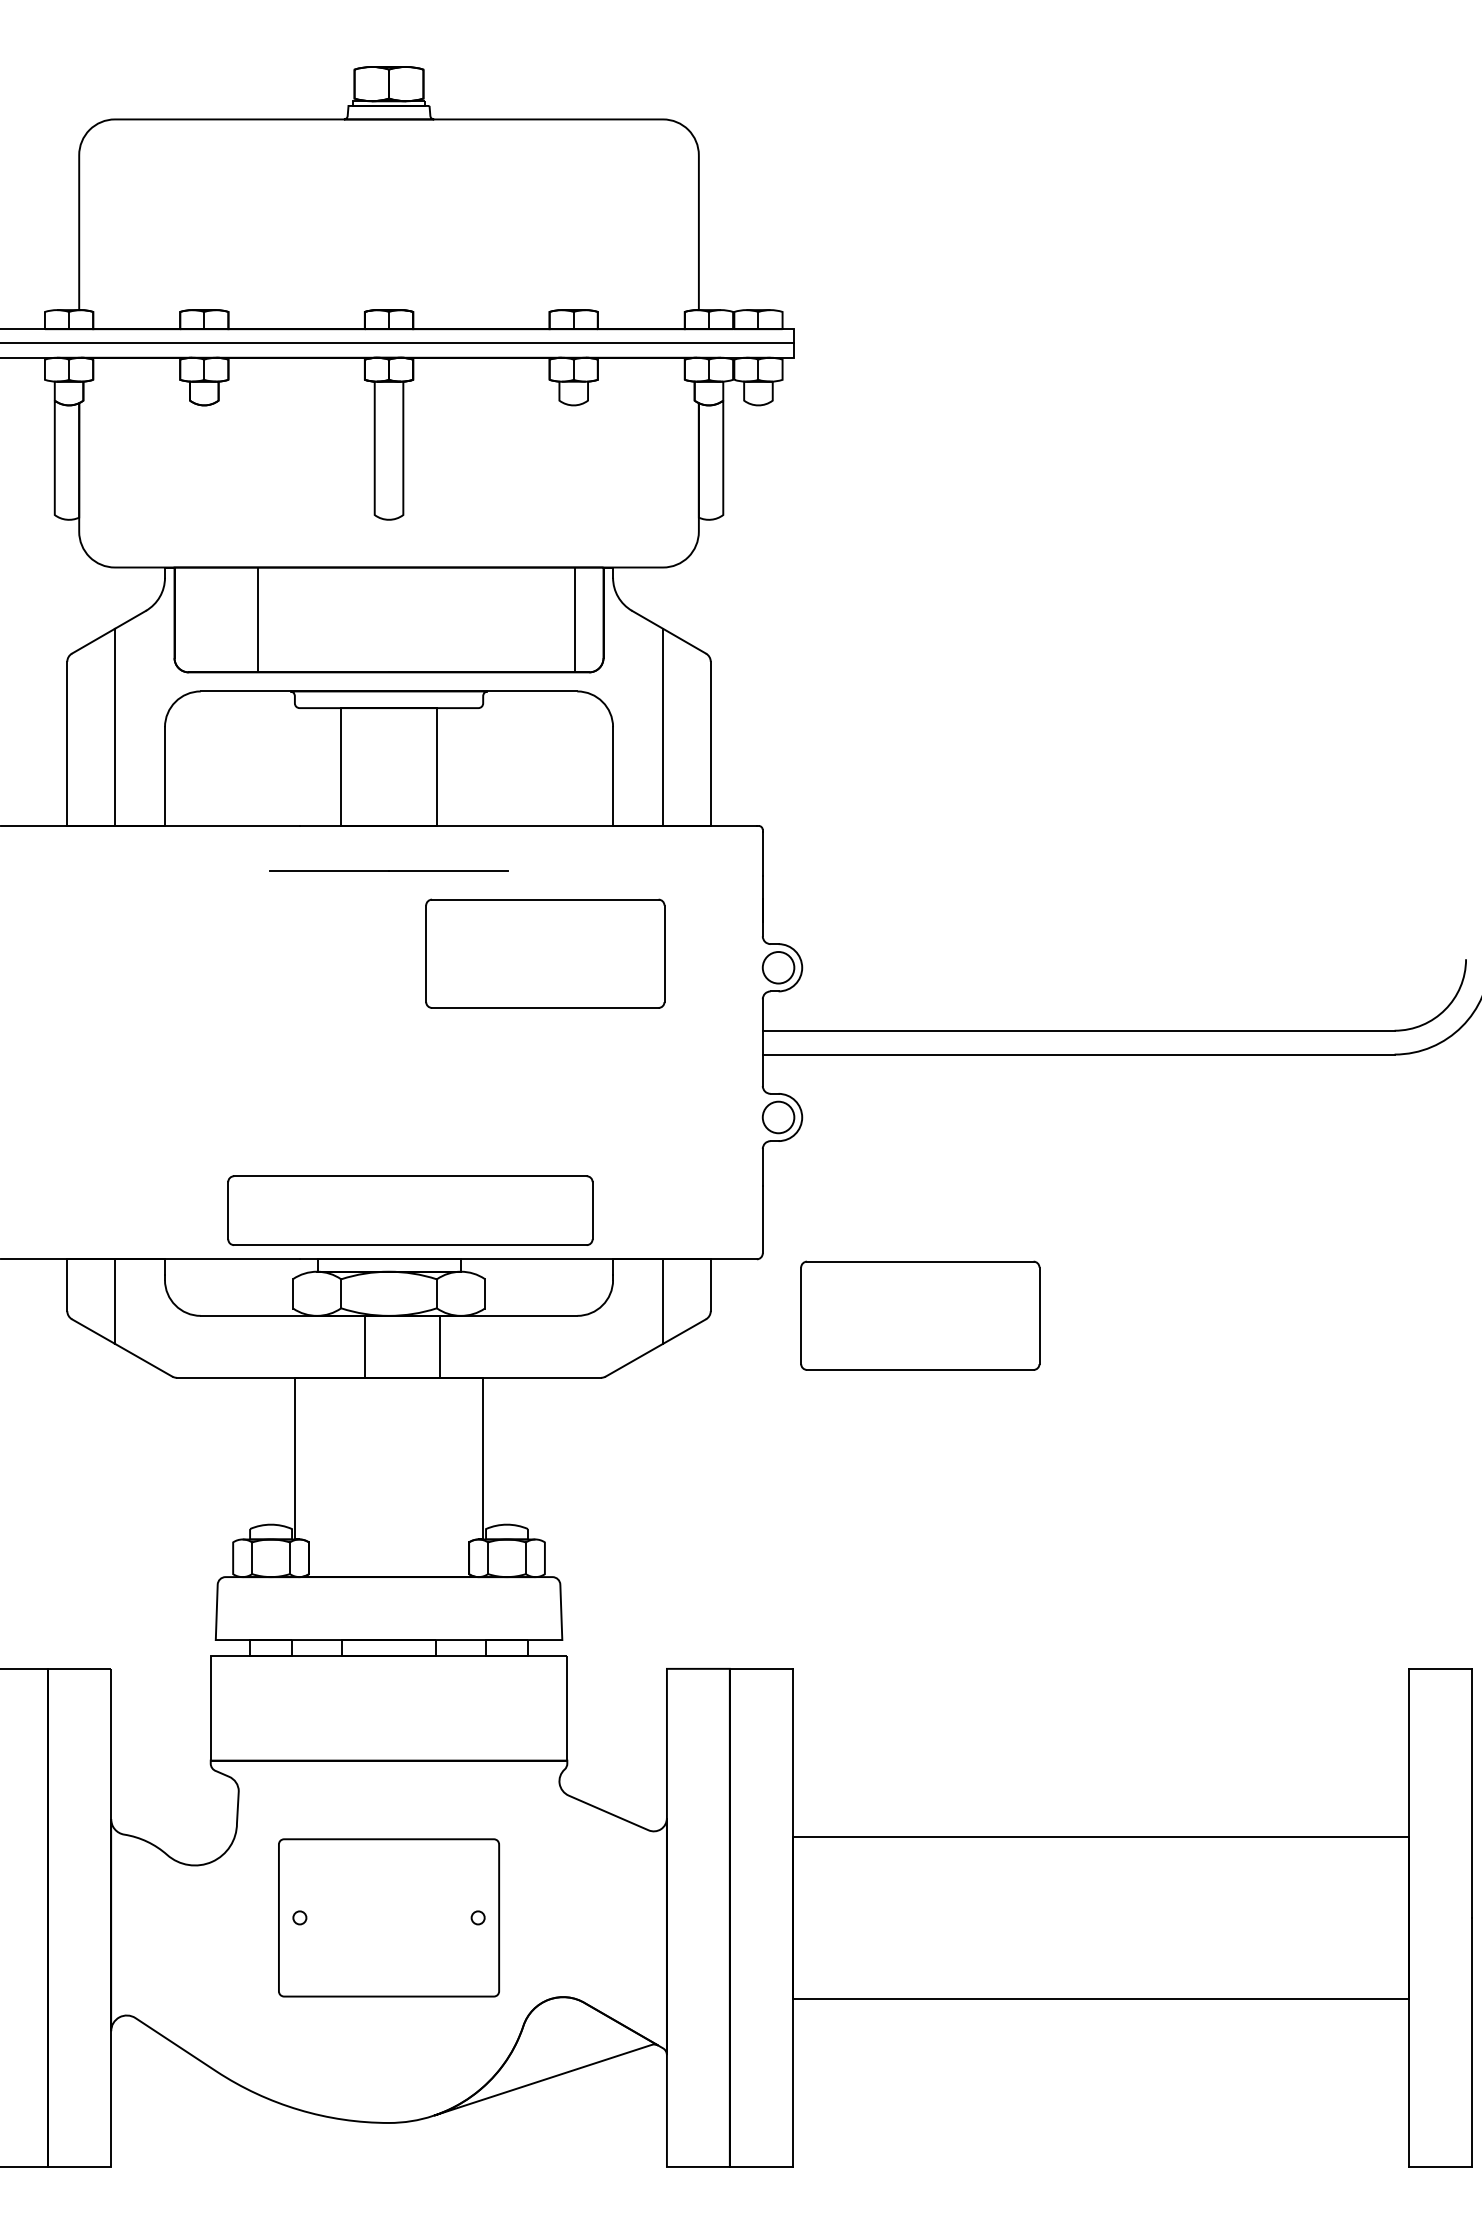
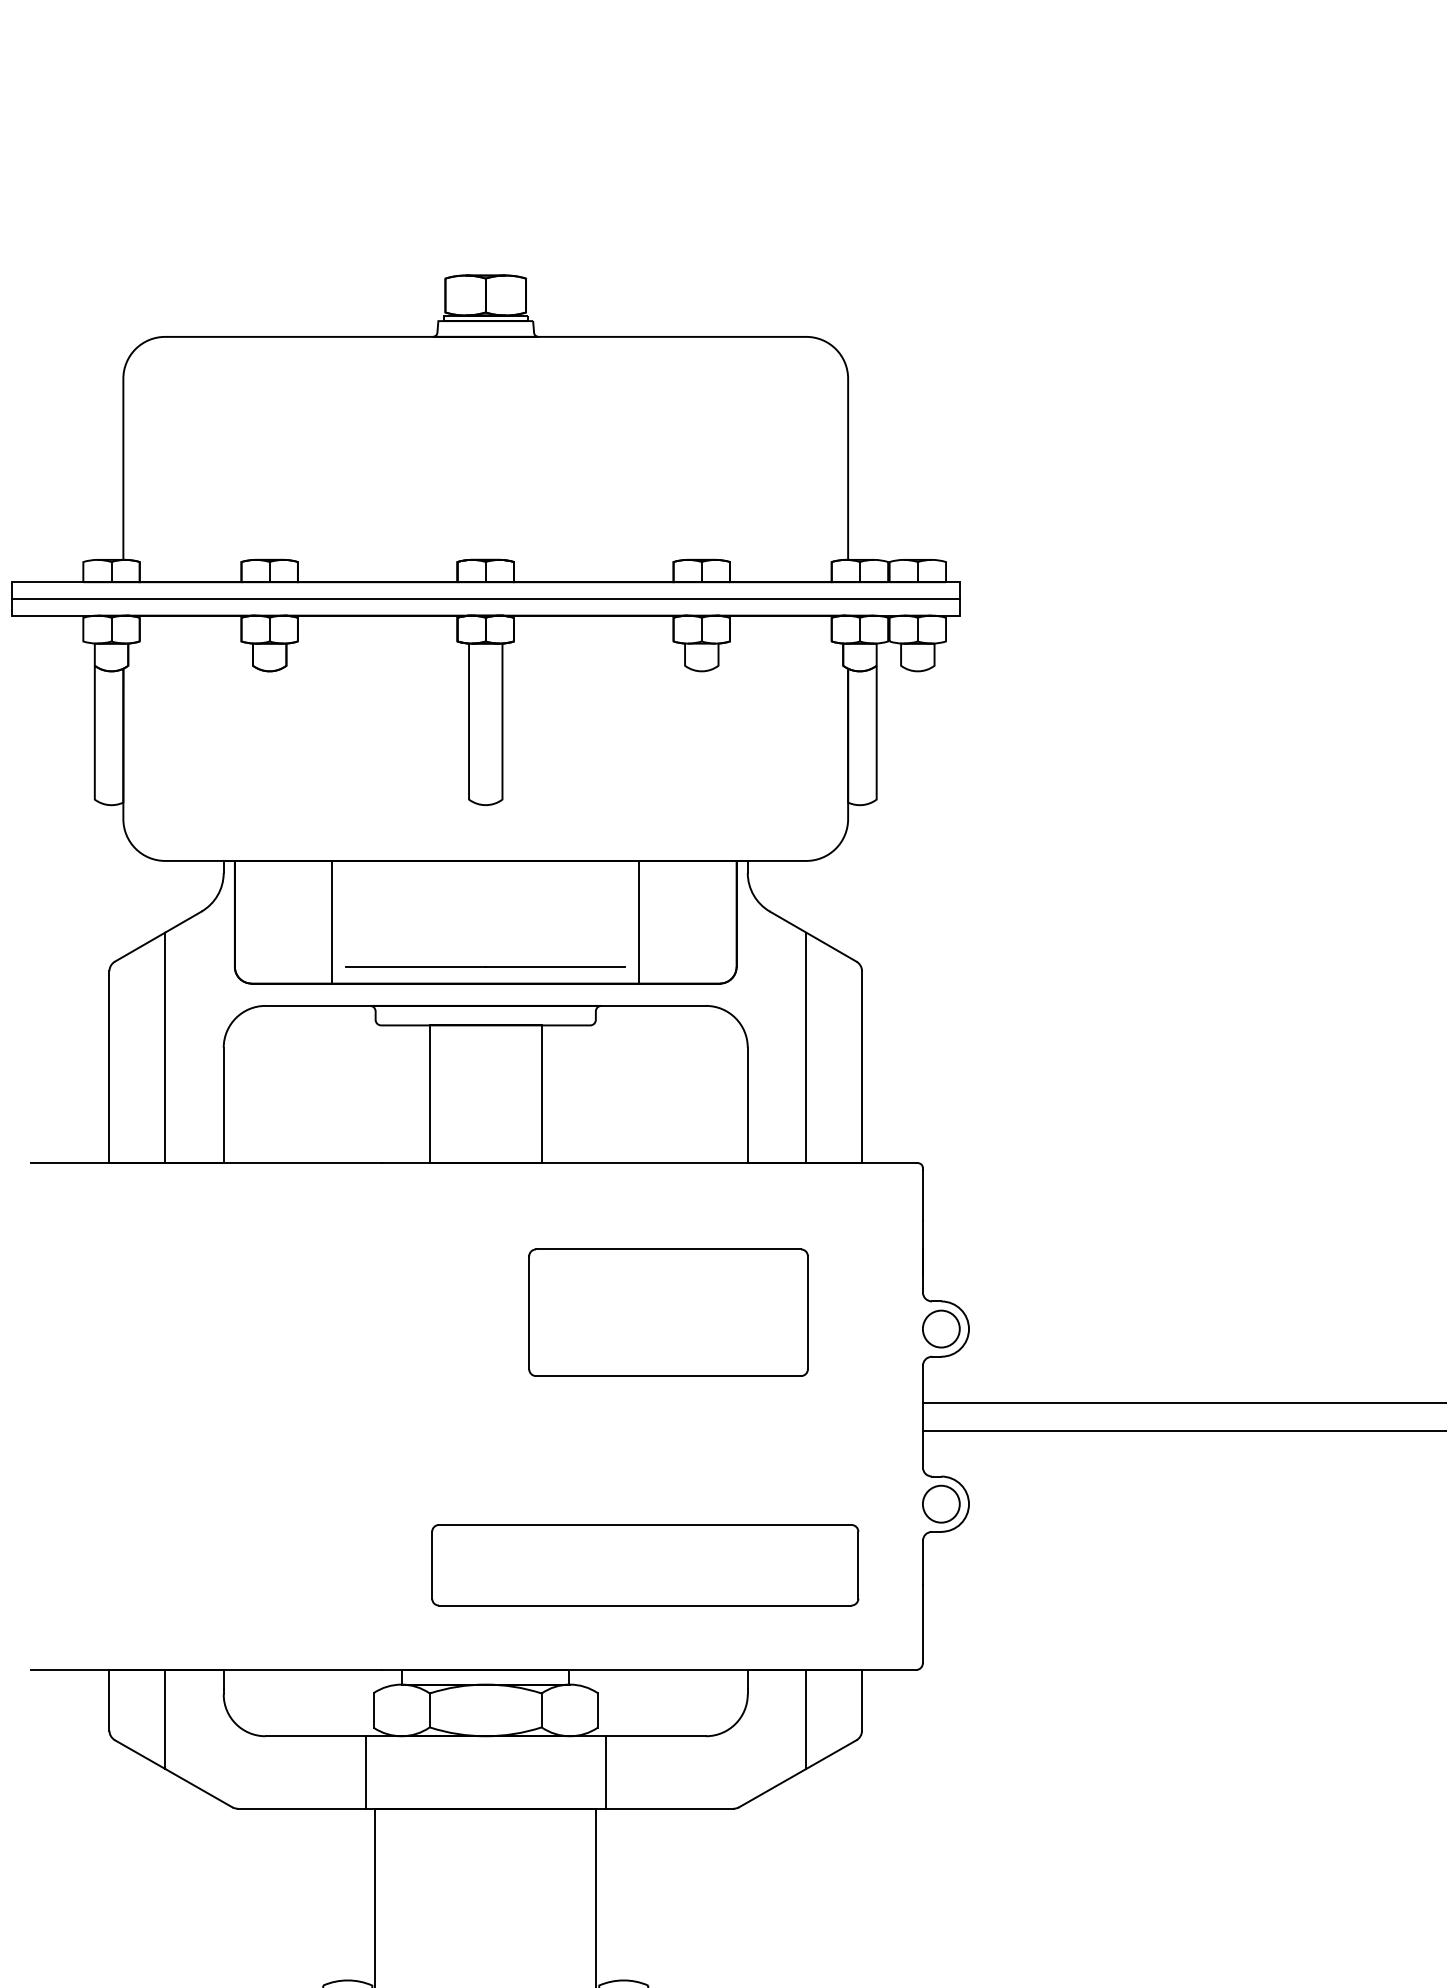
line: (575, 619) -> (639, 921), moved
line: (388, 870) -> (485, 966), moved
part: (410, 1210) -> (645, 1565), moved
part: (920, 1315) -> (1107, 1735), removed
line: (364, 1346) -> (365, 1772), moved
line: (439, 1346) -> (605, 1772), moved

